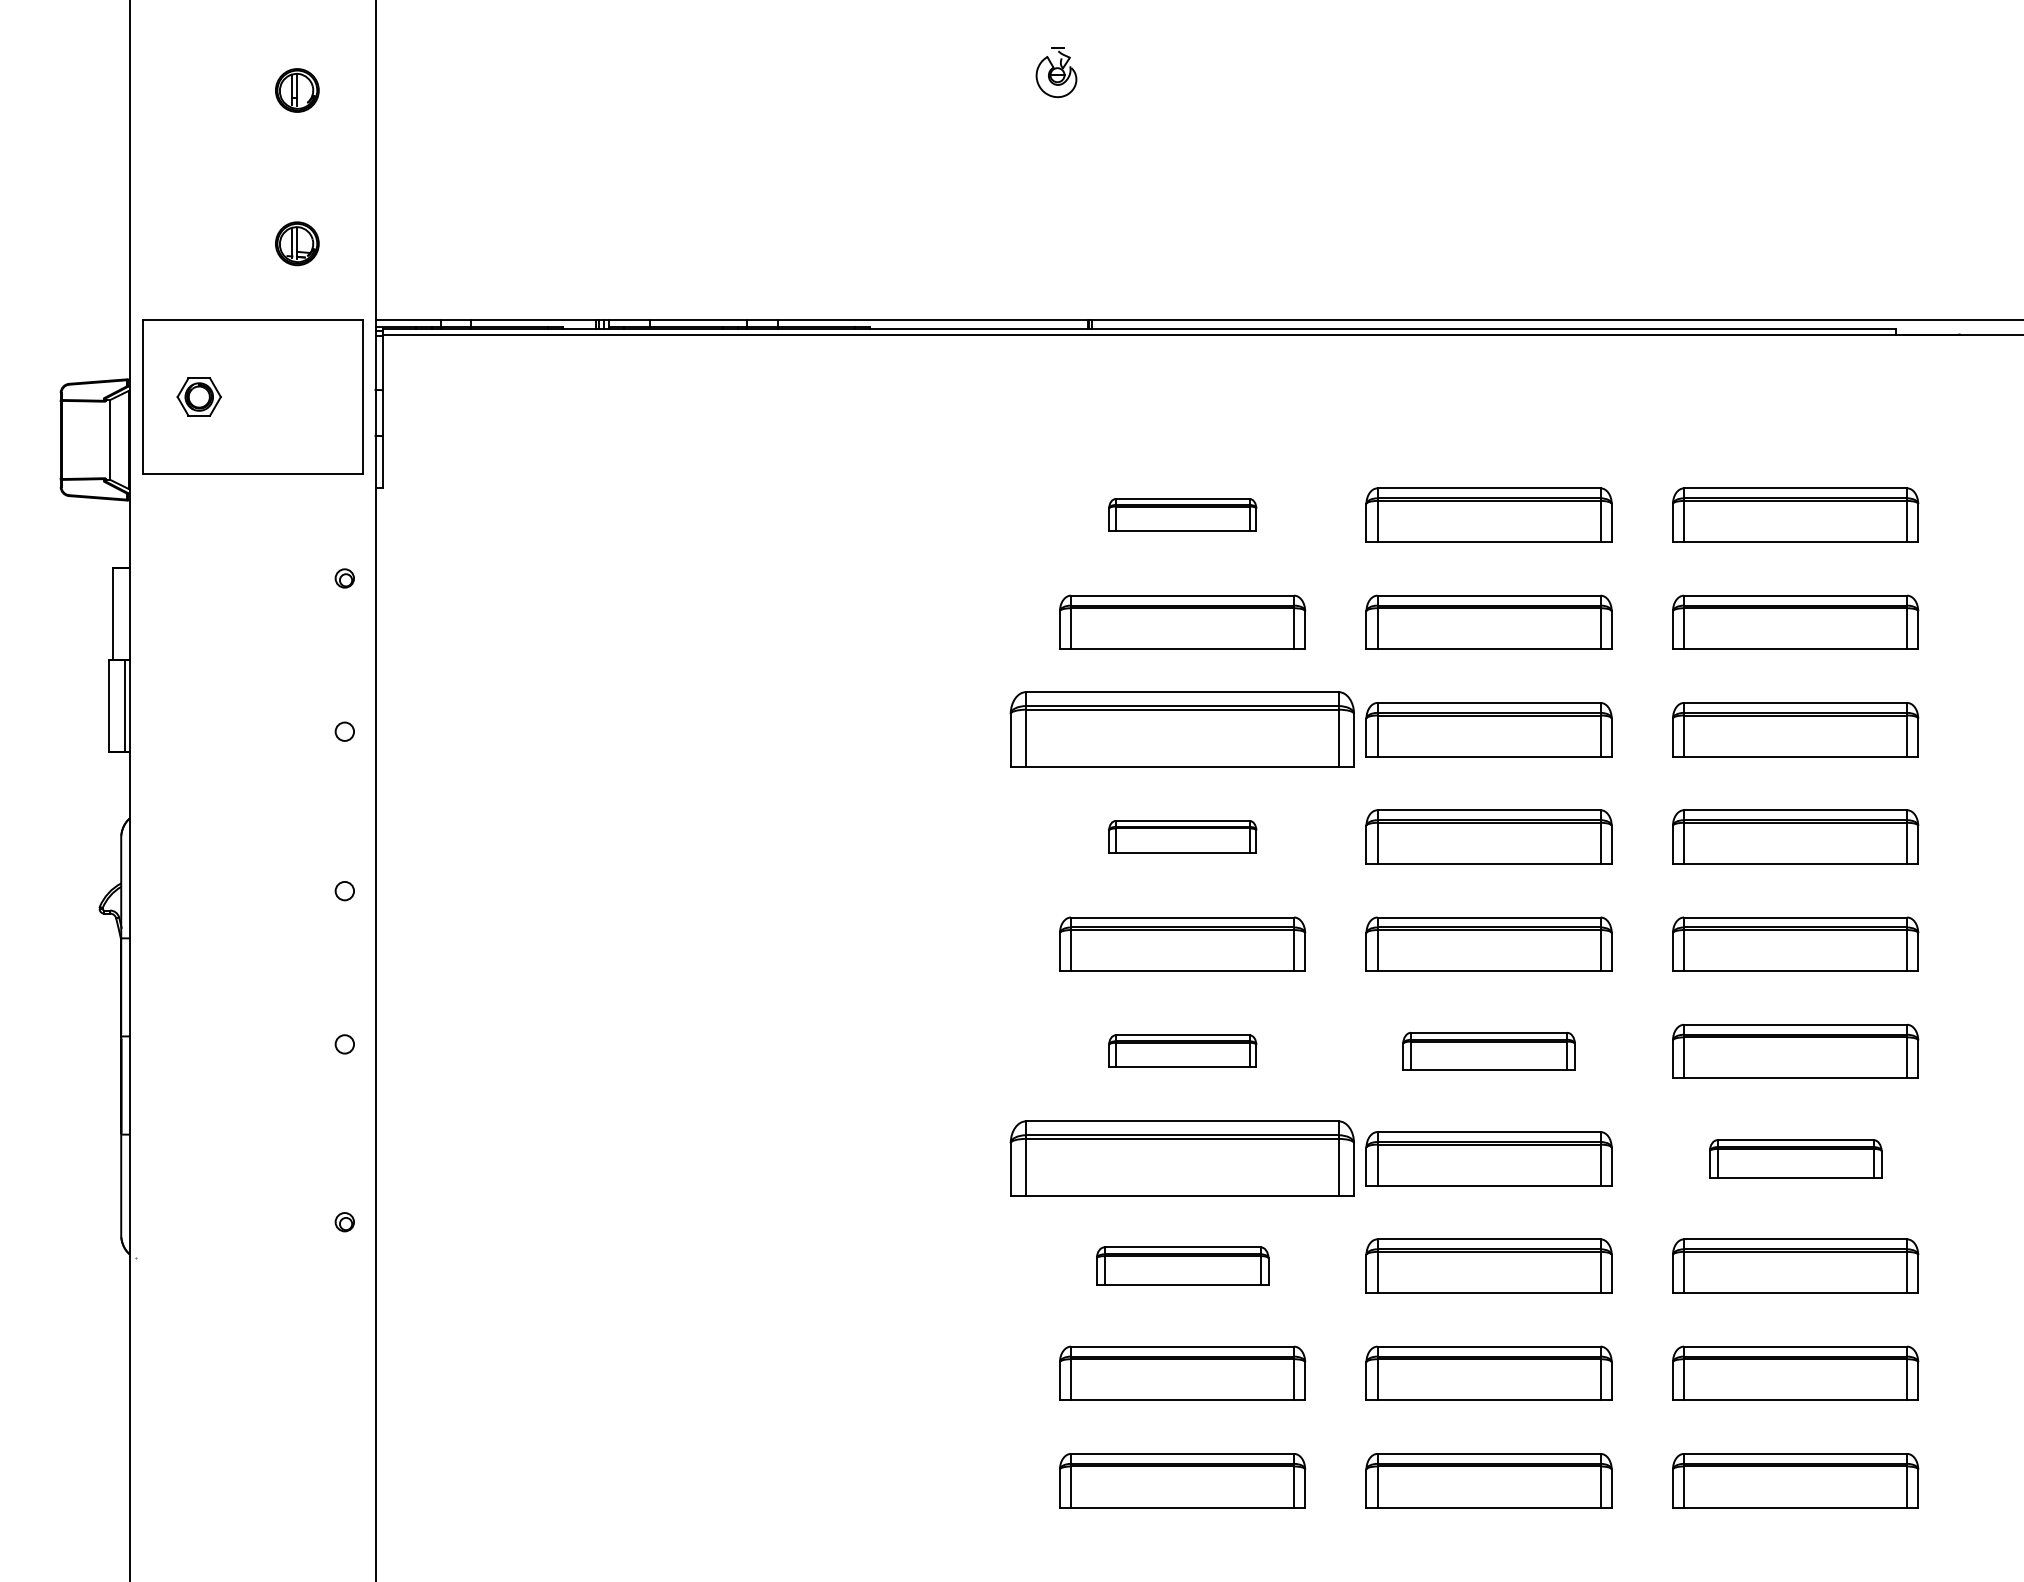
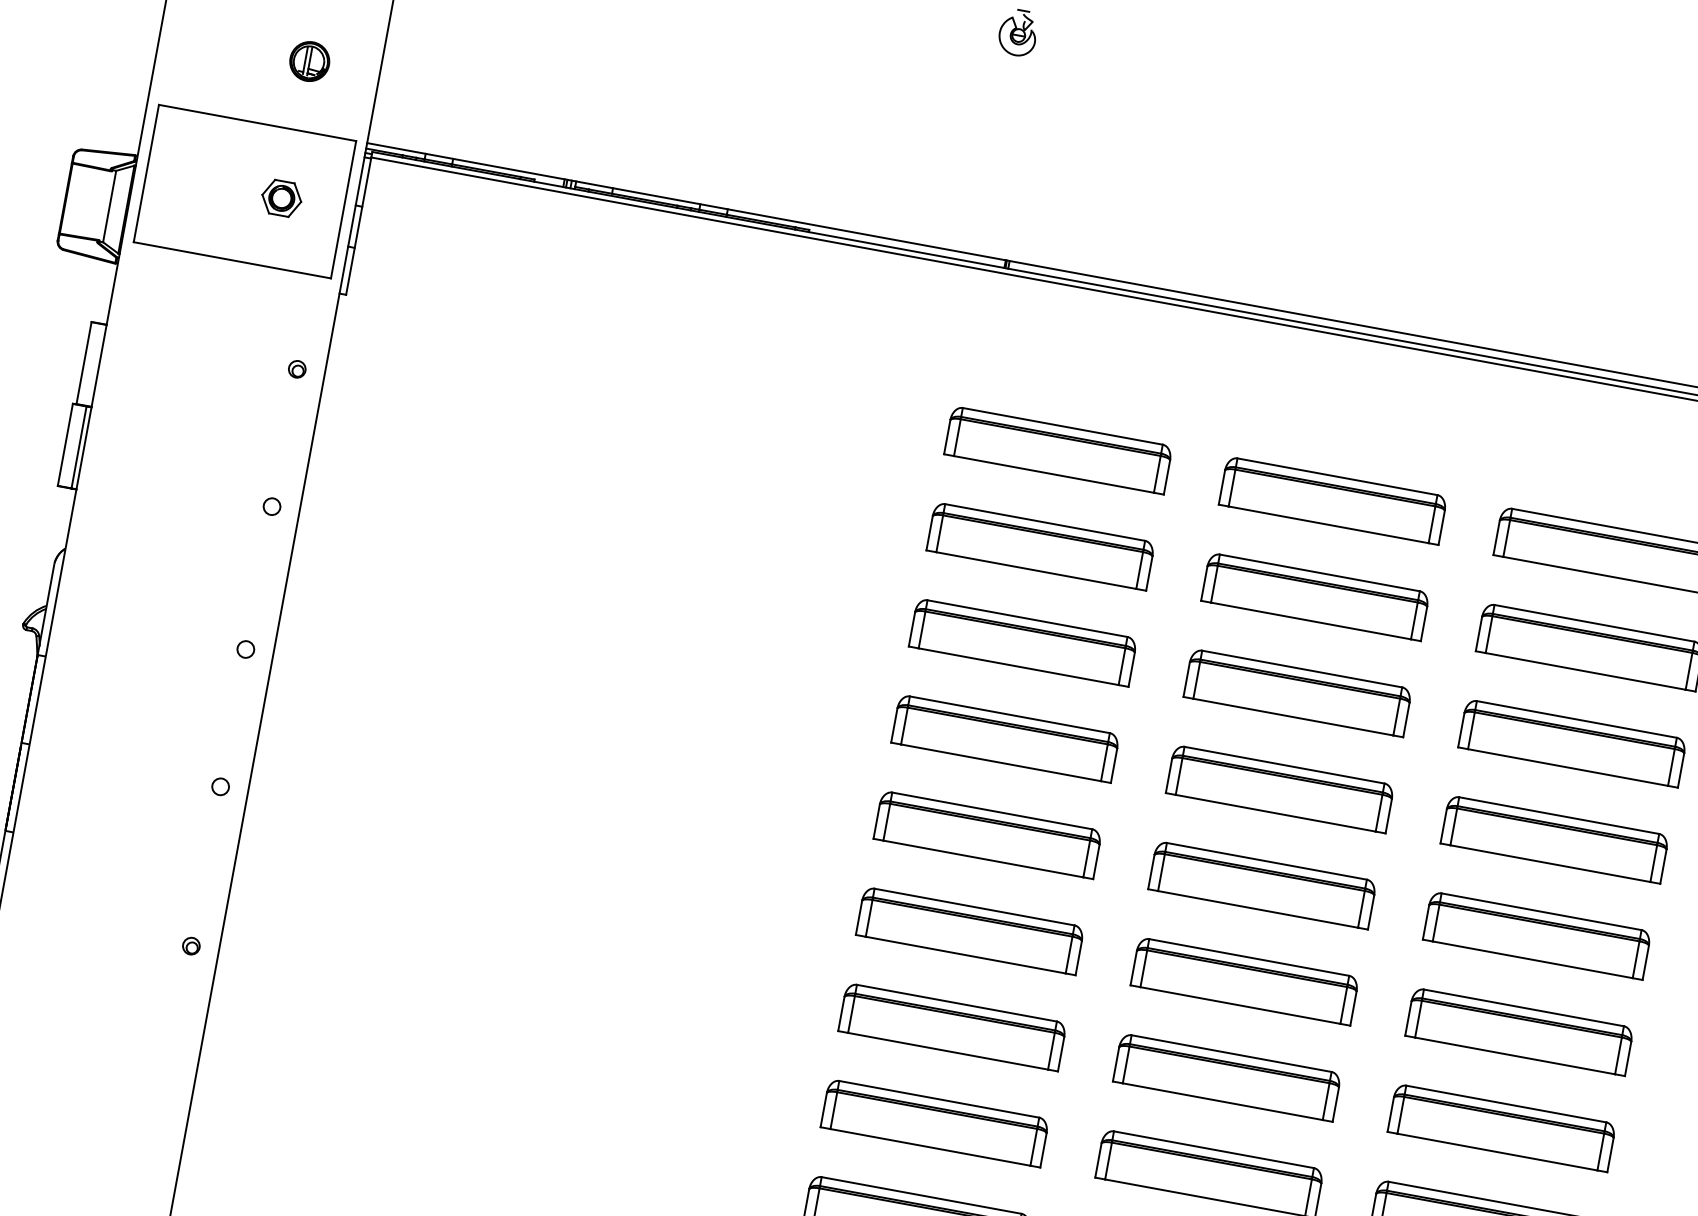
part: (198, 396) -> (281, 197), moved
part: (1182, 514) -> (1058, 449), size x1.67
part: (1182, 729) -> (1023, 642), size x0.71
part: (1182, 836) -> (1005, 738), size x1.67
part: (1182, 1050) -> (970, 930), size x1.67
part: (1488, 1051) -> (1244, 981), size x1.43
part: (1182, 1158) -> (952, 1026), size x0.71
part: (1795, 1158) -> (1501, 1127), size x1.43
part: (1182, 1265) -> (934, 1122), size x1.43

